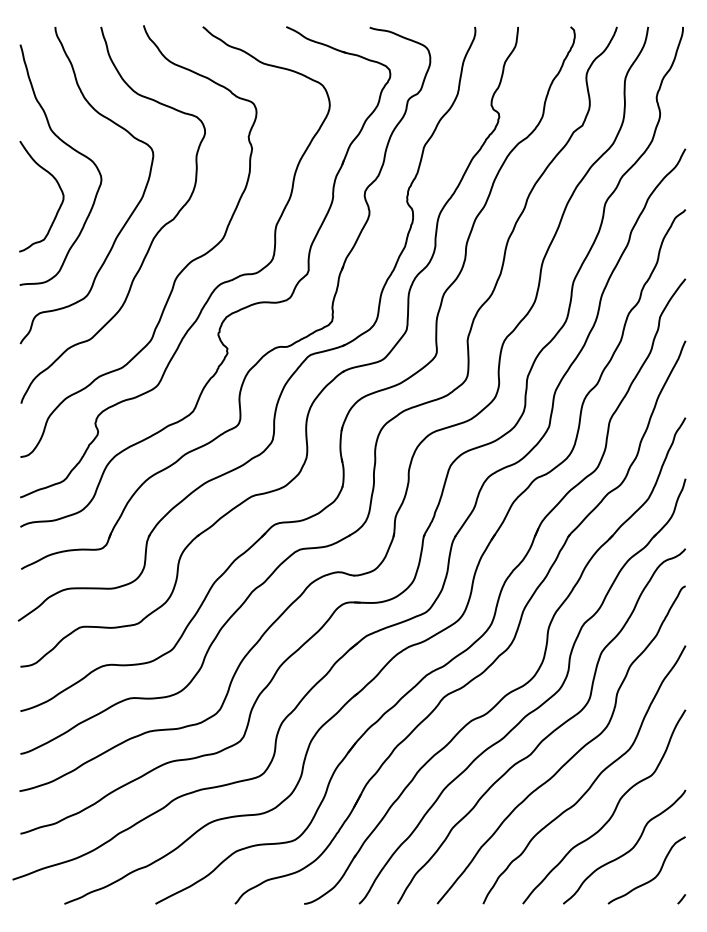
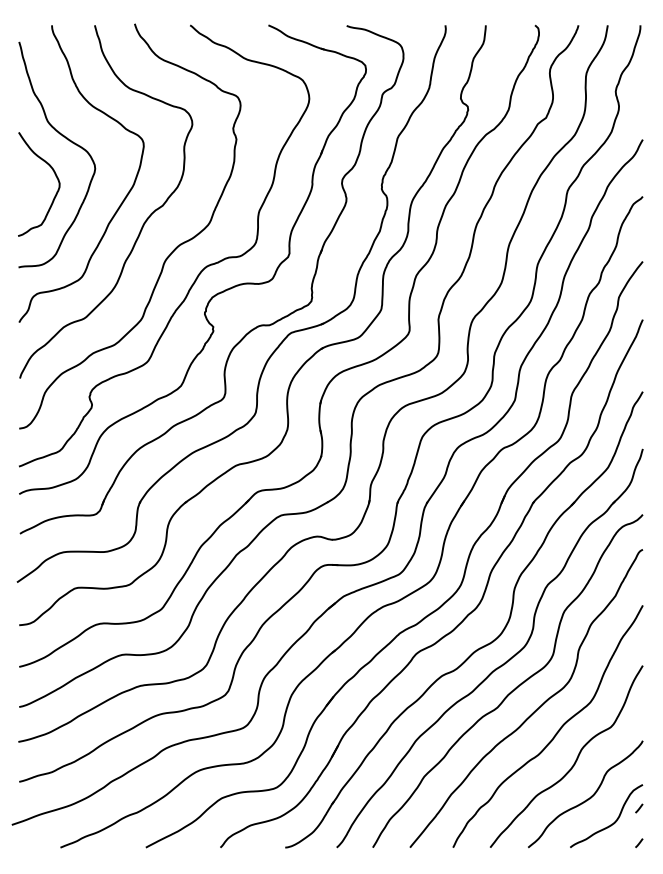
curve: (681, 862) -> (639, 808), added

